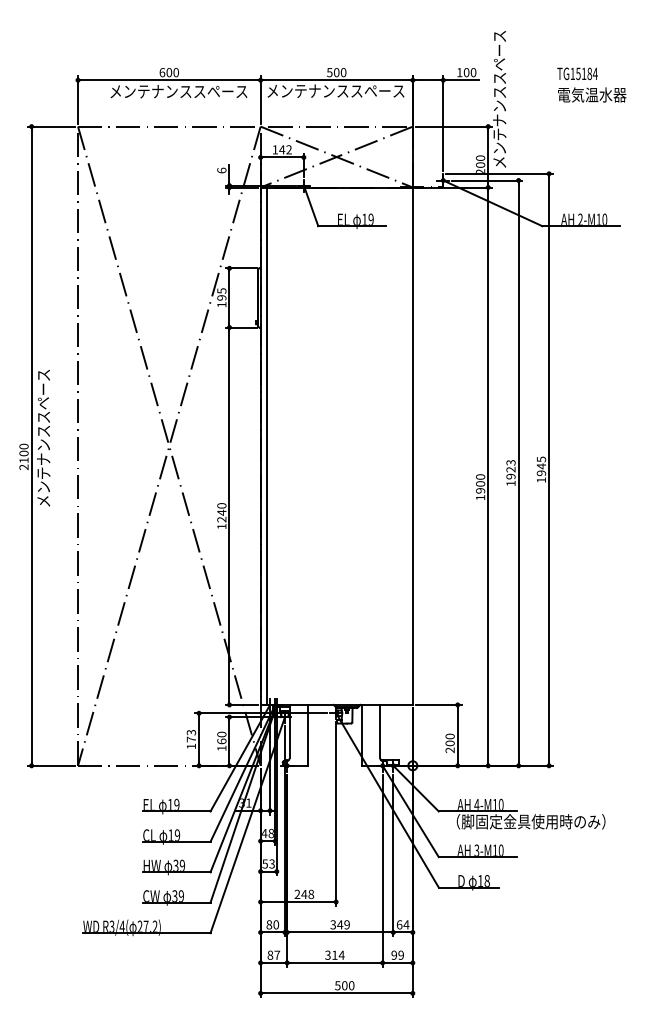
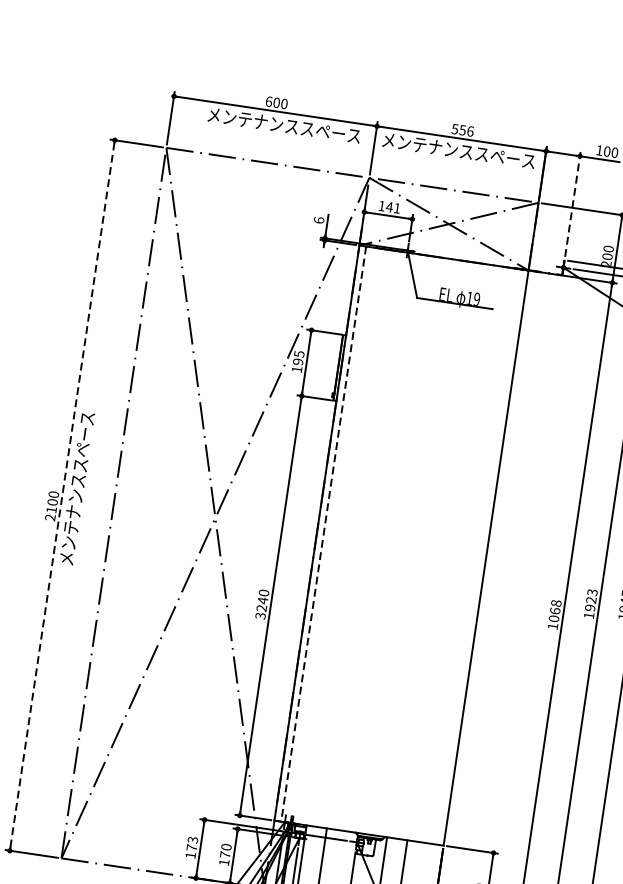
text: (339, 72) -> (465, 130), 500 -> 556
line: (443, 123) -> (573, 204), solid -> dashed
text: (288, 149) -> (396, 207), 142 -> 141
line: (31, 446) -> (62, 495), solid -> dashed
line: (266, 446) -> (323, 534), solid -> dashed
text: (480, 483) -> (555, 610), 1900 -> 1068
text: (221, 526) -> (260, 615), 1240 -> 3240
text: (221, 741) -> (224, 854), 160 -> 170

